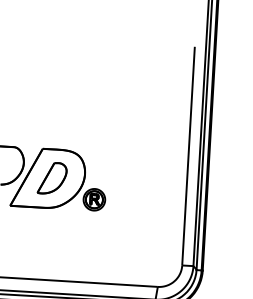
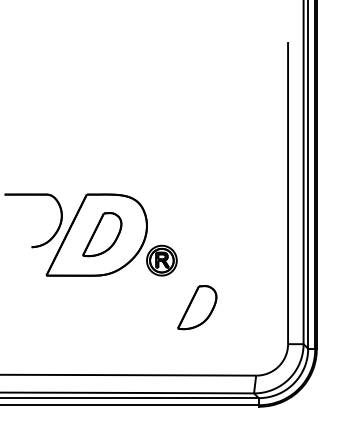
part: (118, 235) -> (197, 307), added

